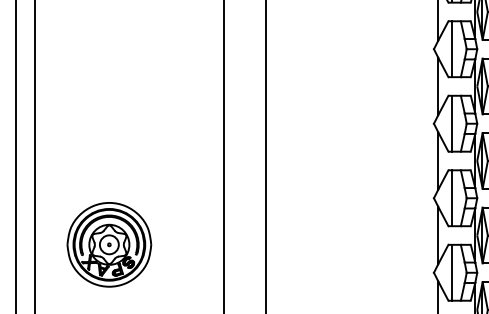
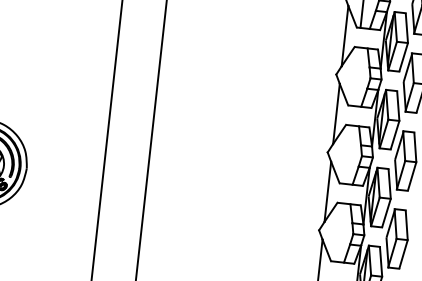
line: (451, 123) -> (354, 76), removed
line: (451, 198) -> (345, 154), removed
line: (451, 272) -> (337, 232), removed

